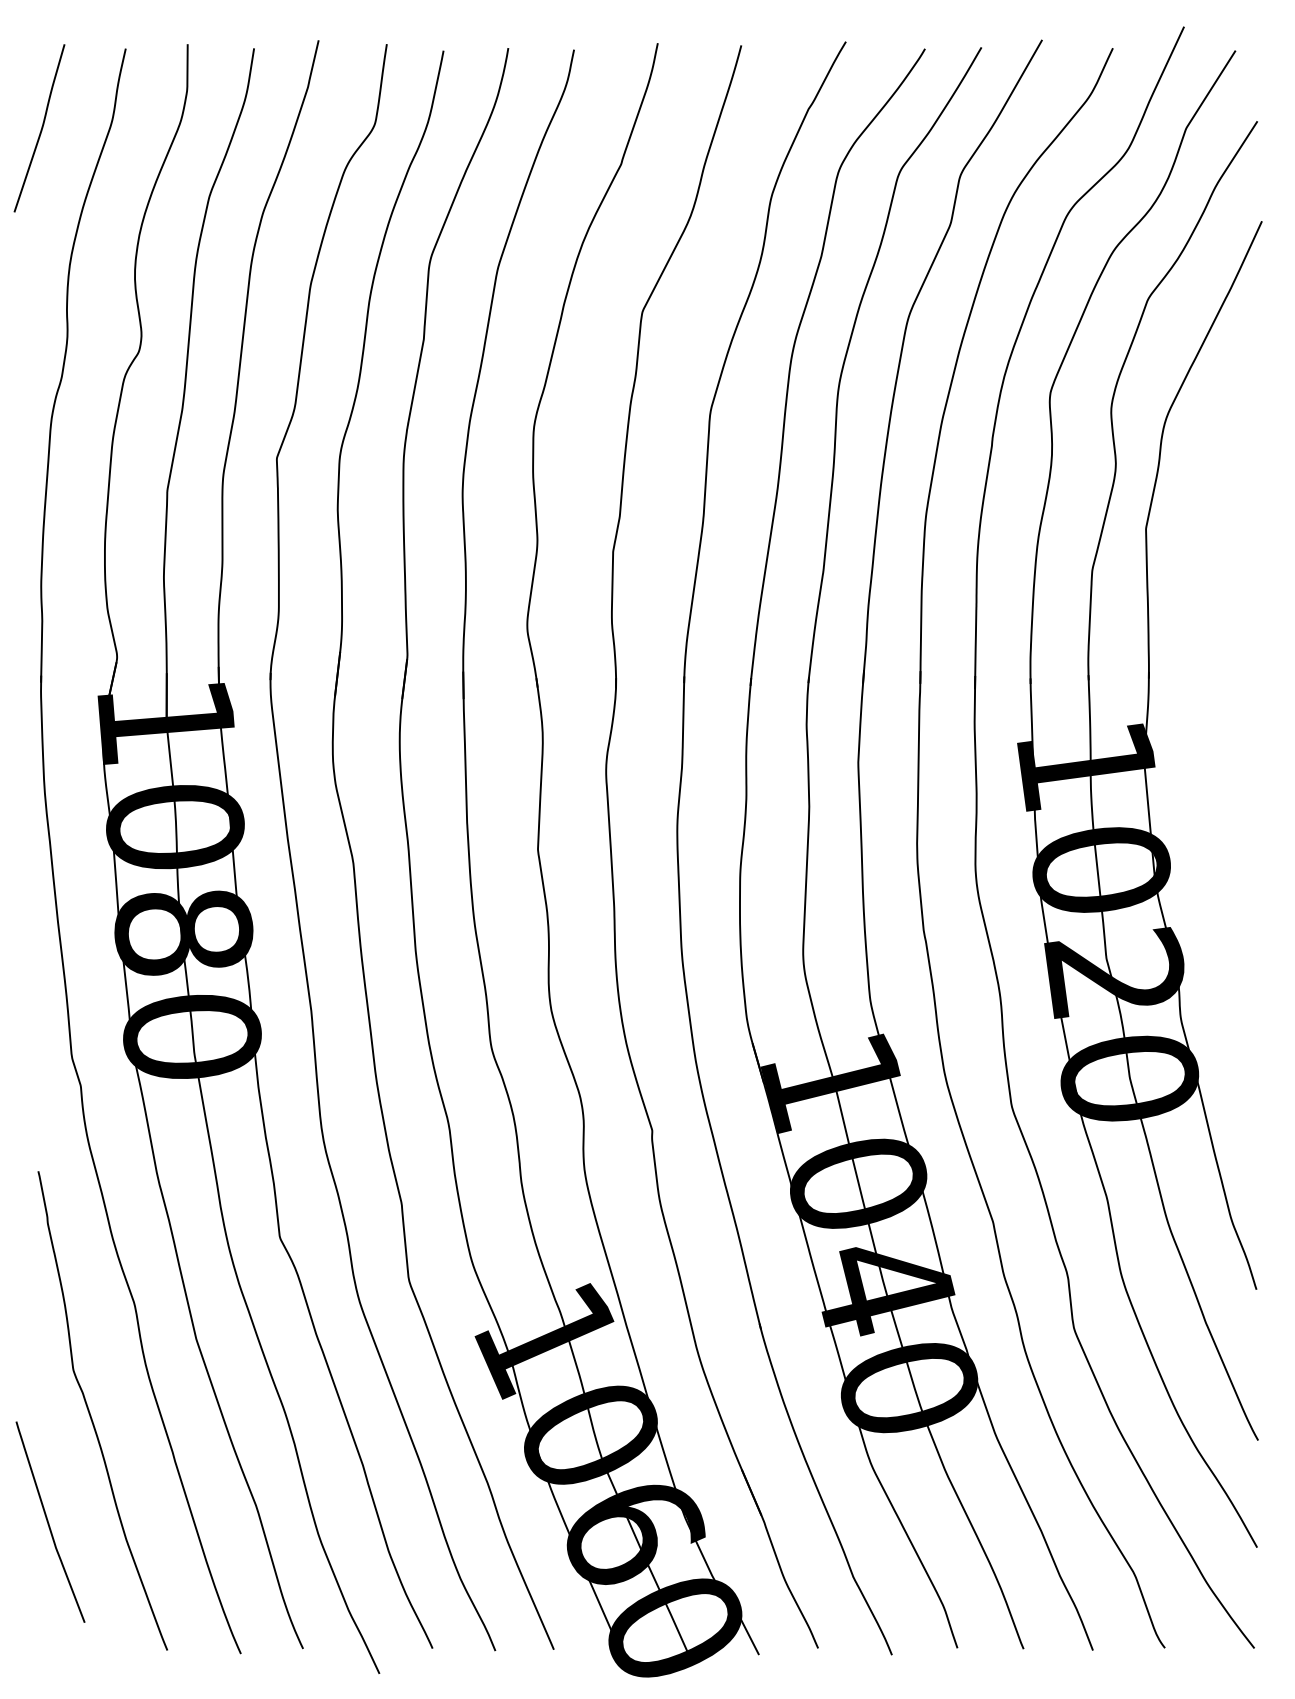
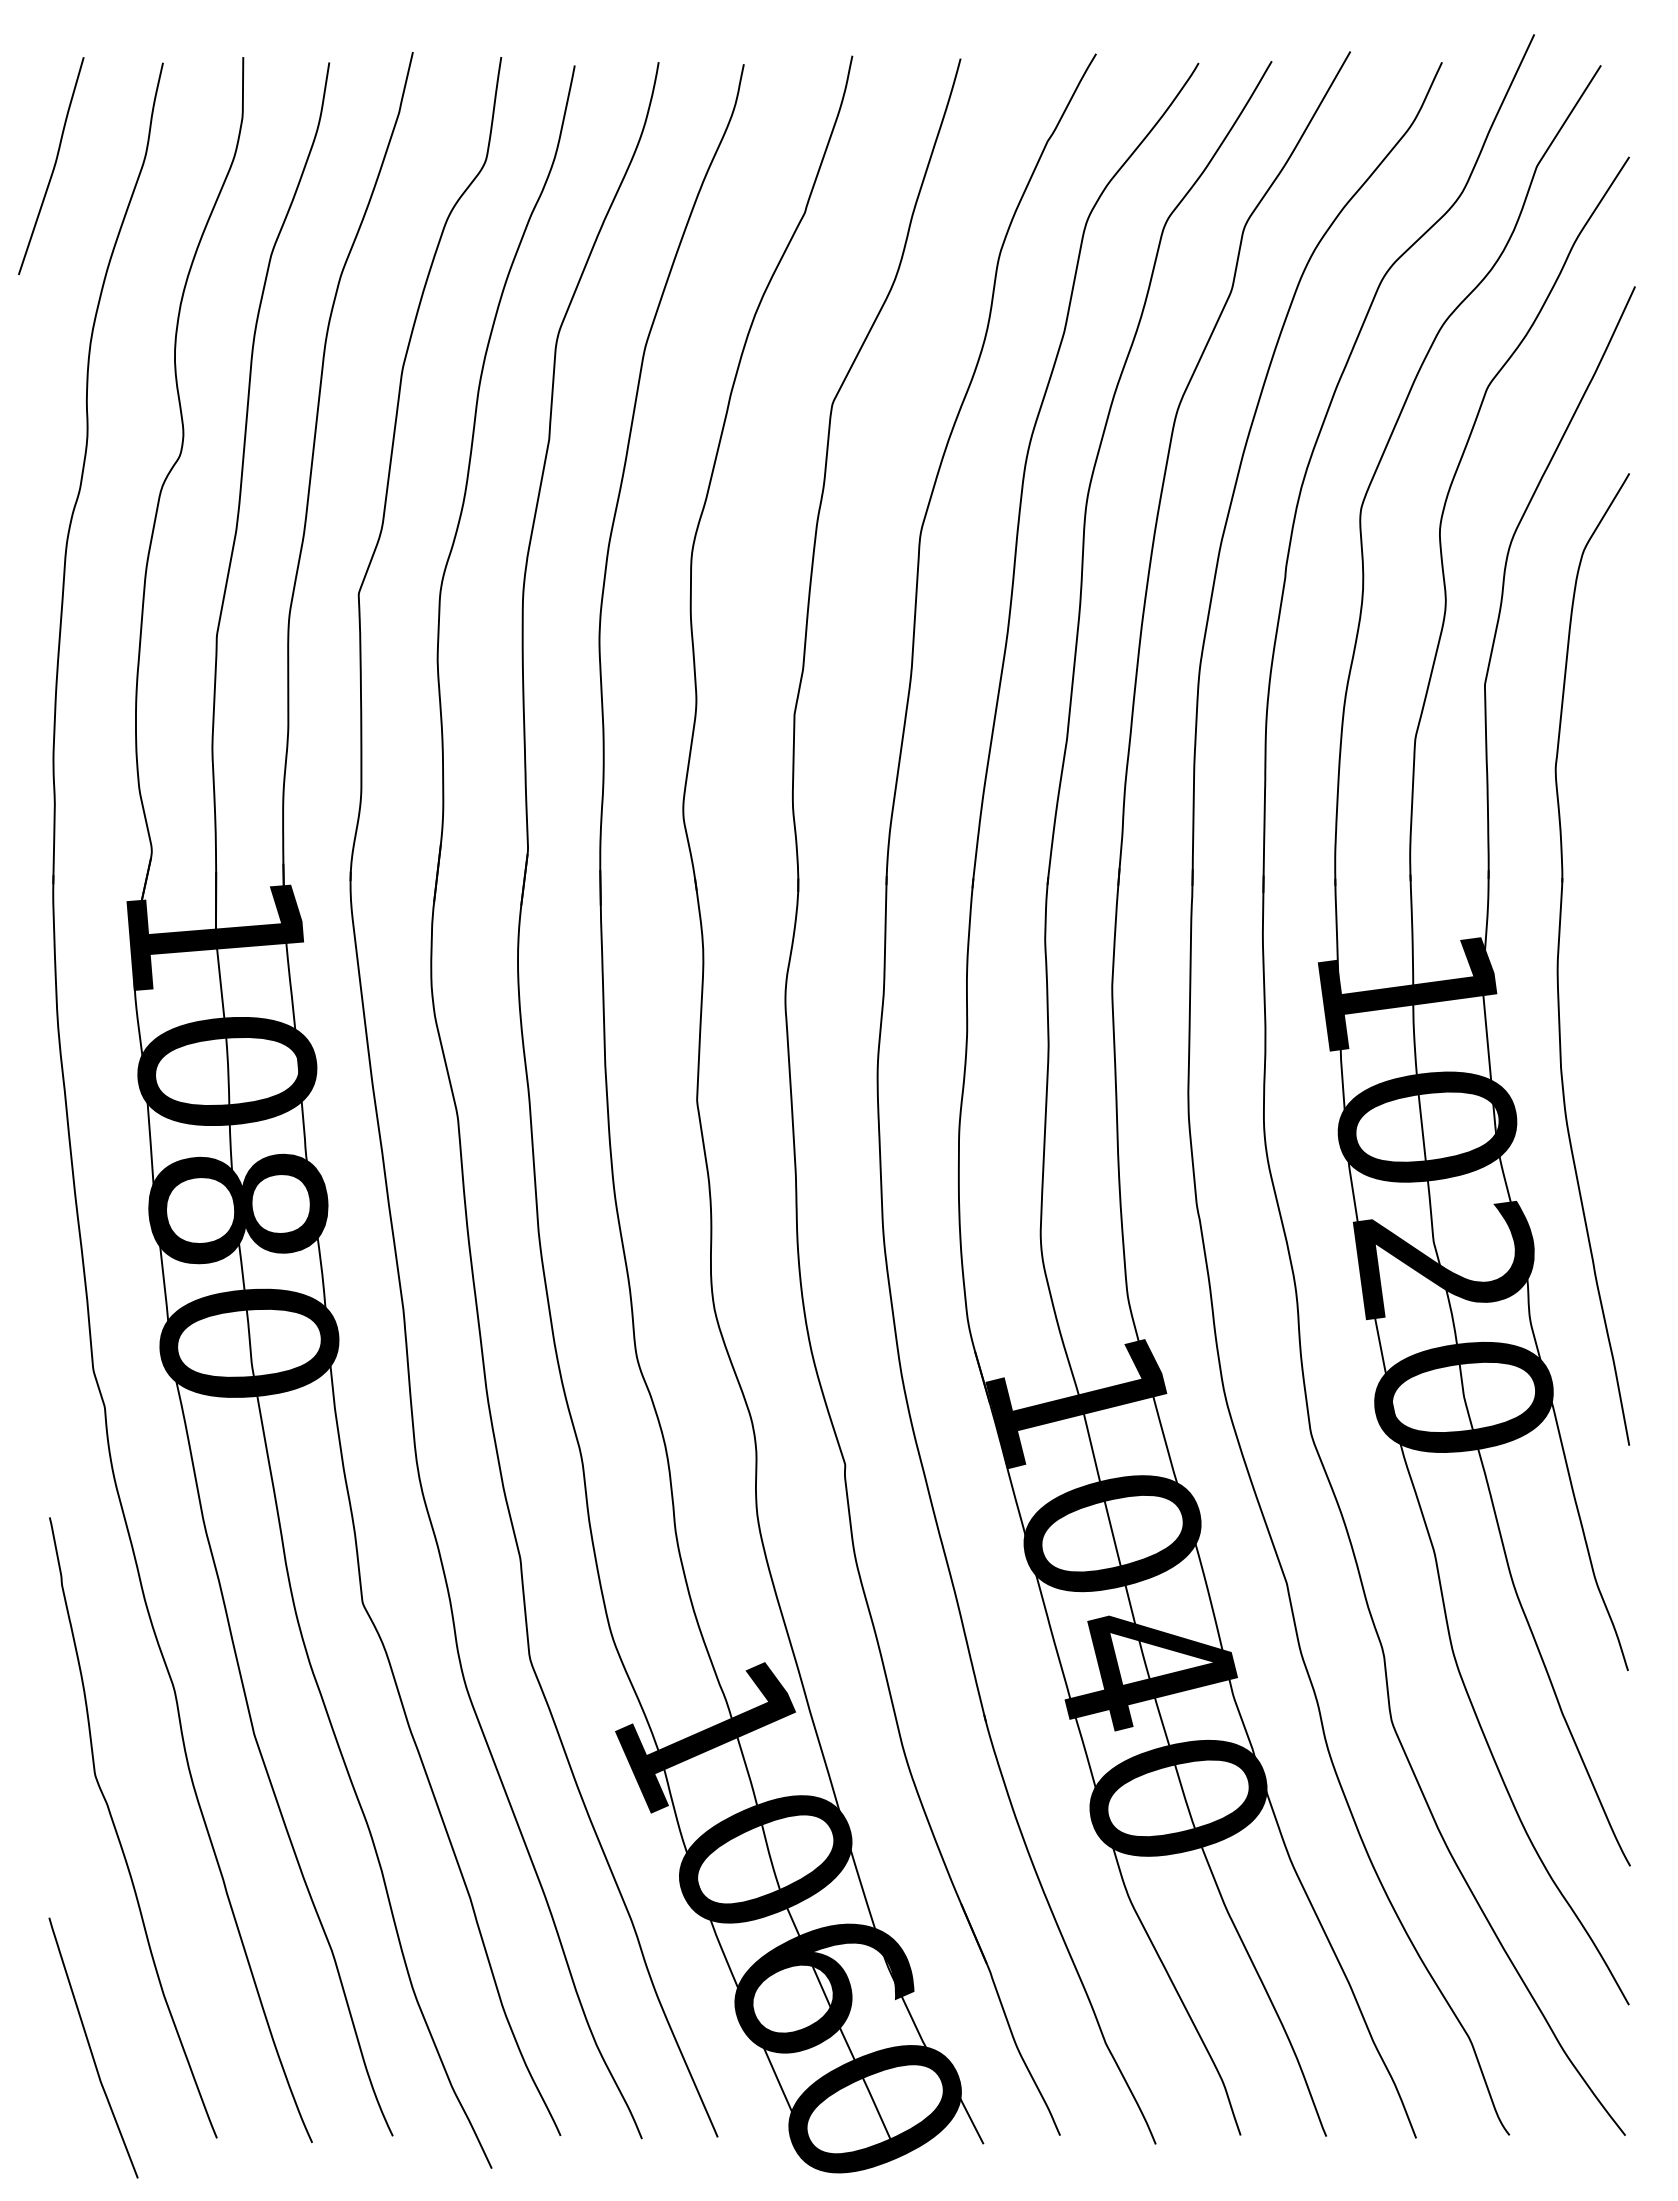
part: (1203, 736) -> (1559, 953), added
curve: (48, 1522) -> (91, 2048), moved

